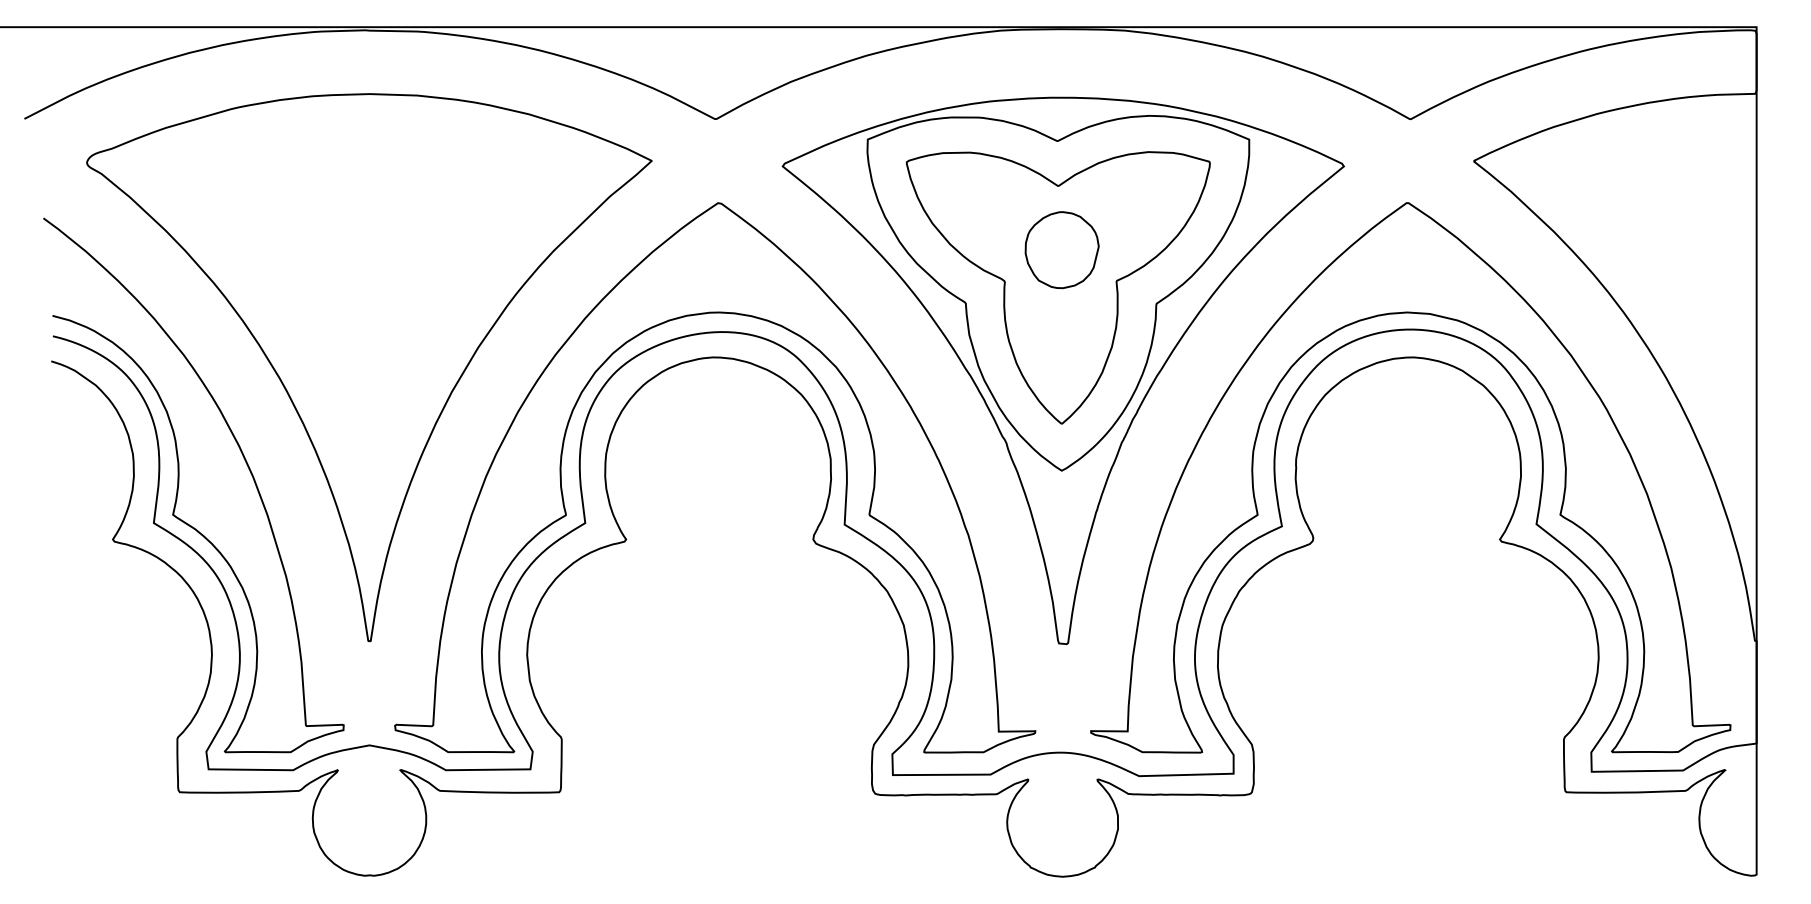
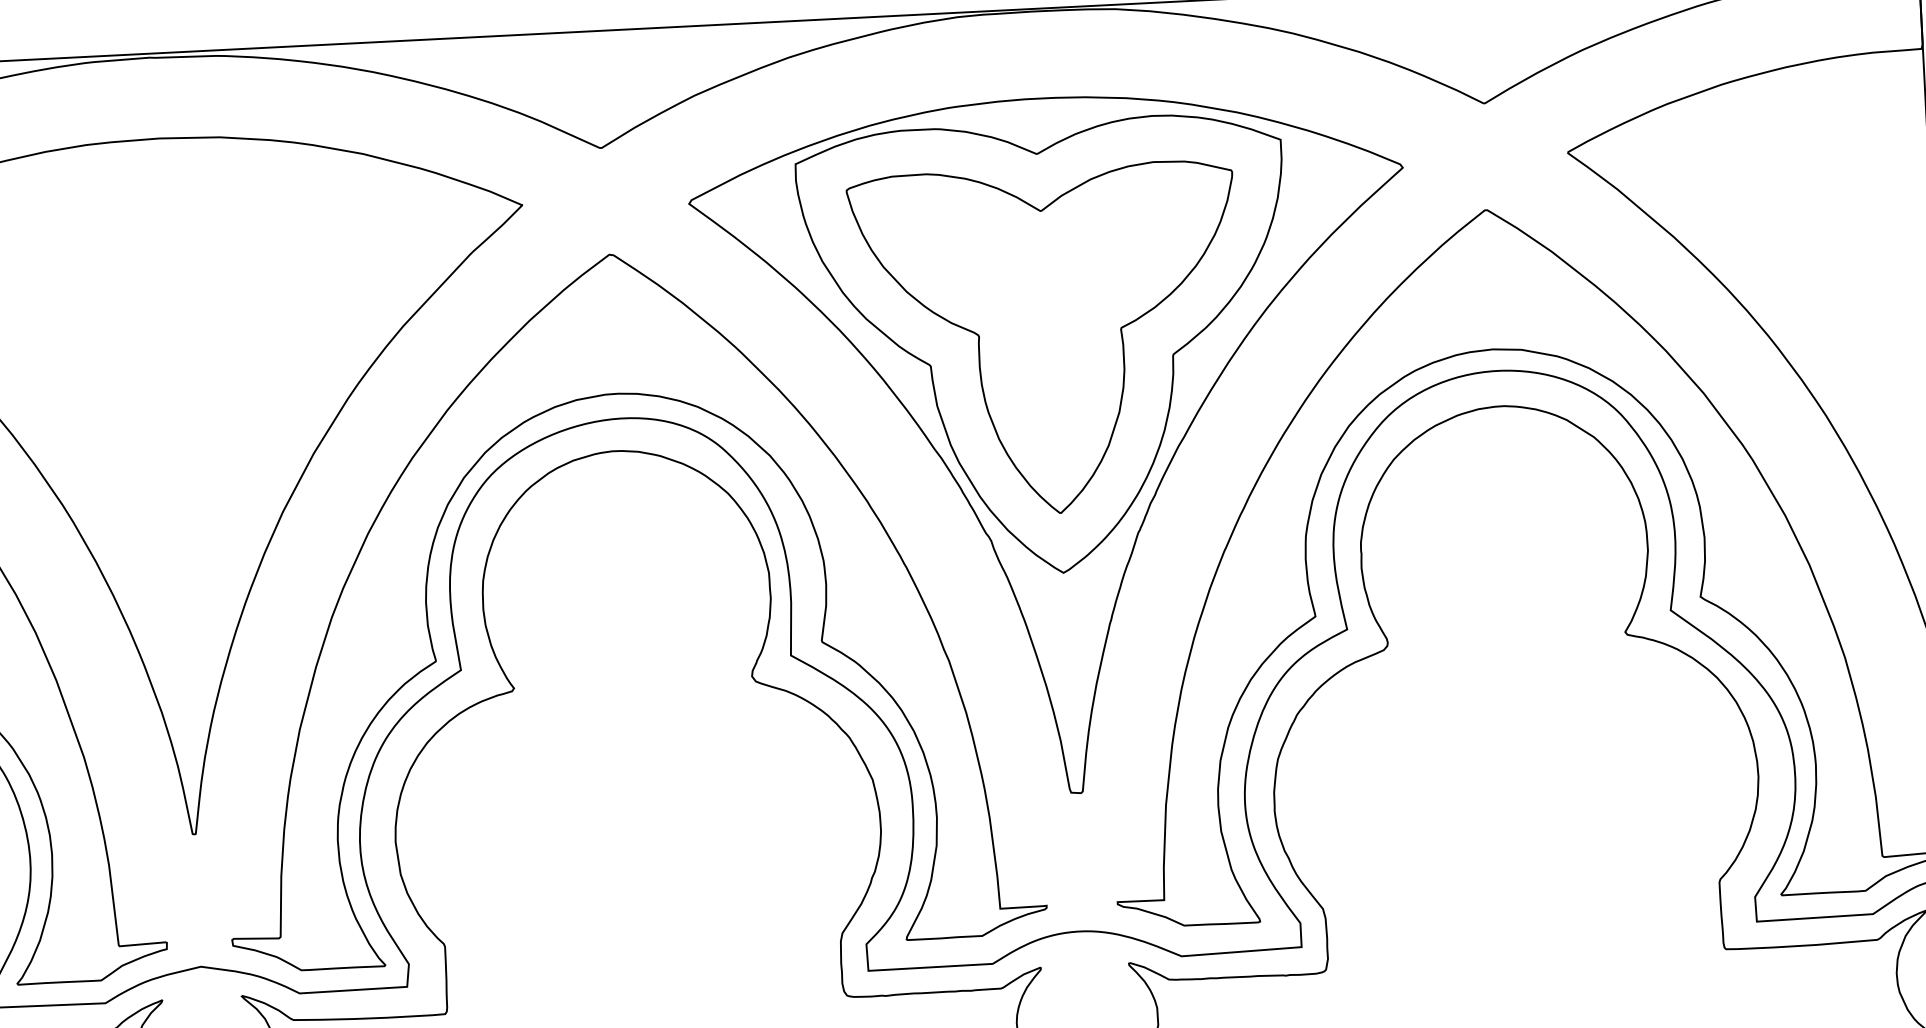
part: (1061, 250) -> (1049, 292), removed

